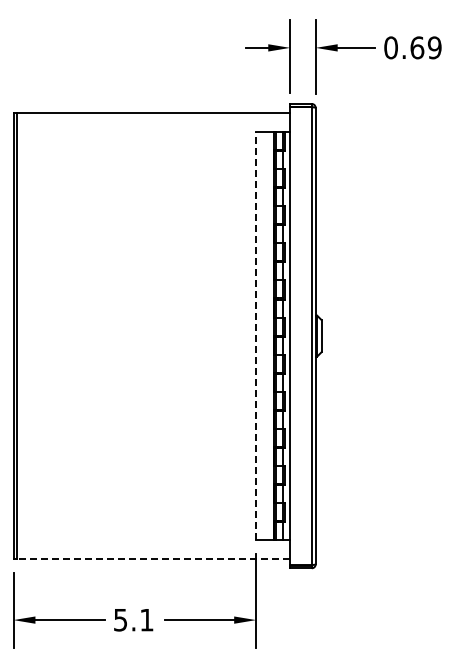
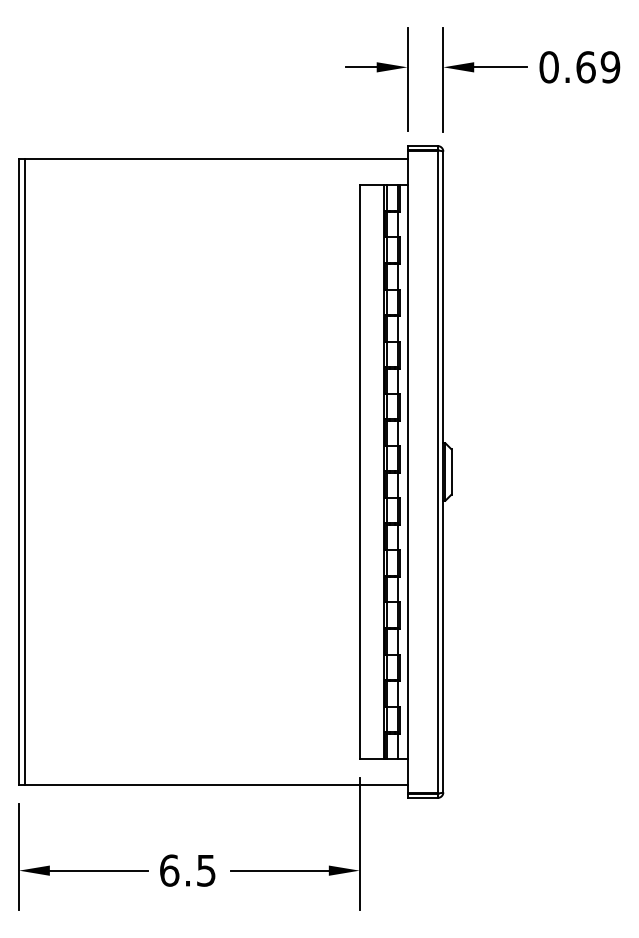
line: (256, 335) -> (360, 471), dashed -> solid
line: (153, 559) -> (215, 785), dashed -> solid
text: (133, 619) -> (187, 869), 5.1 -> 6.5

